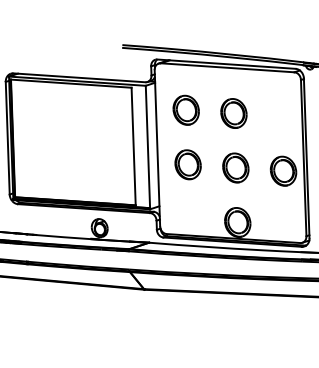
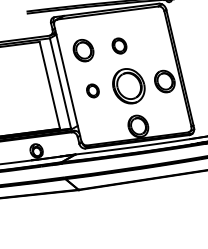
part: (233, 113) -> (119, 46), size x0.7
part: (187, 164) -> (92, 90), size x0.6
part: (235, 167) -> (128, 85), size x1.6

